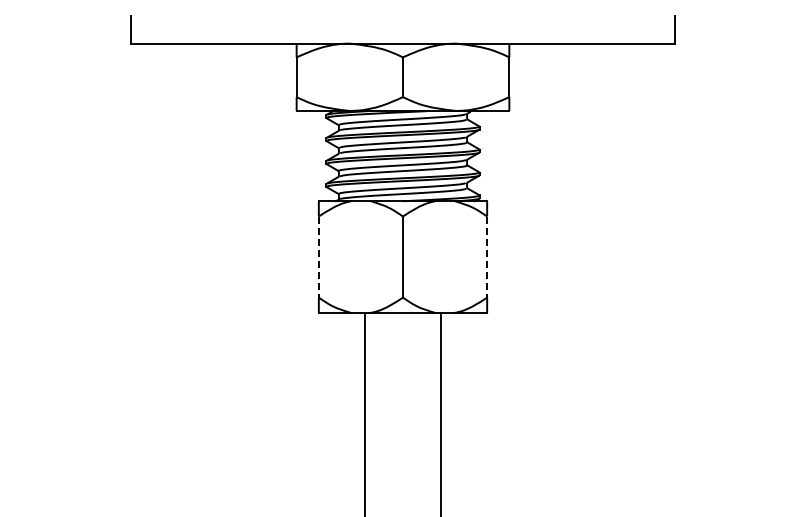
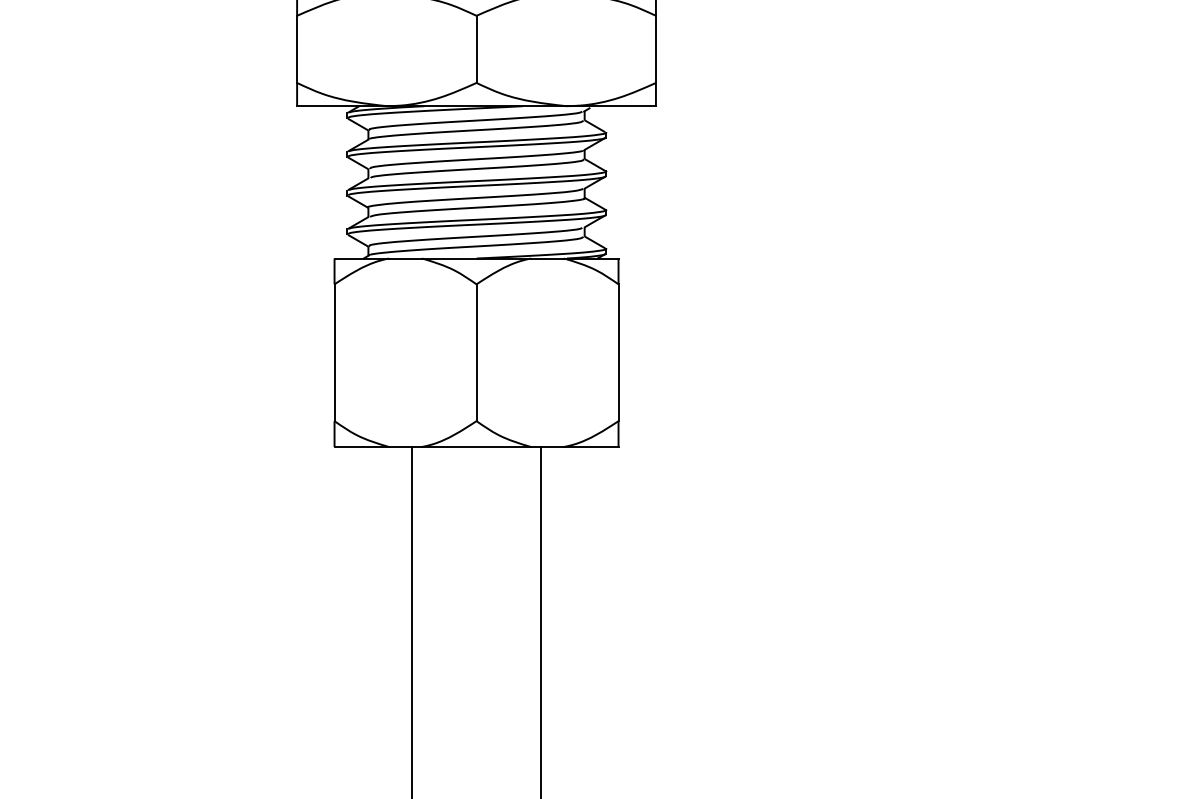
line: (318, 257) -> (333, 353), dashed -> solid
line: (487, 257) -> (619, 353), dashed -> solid

